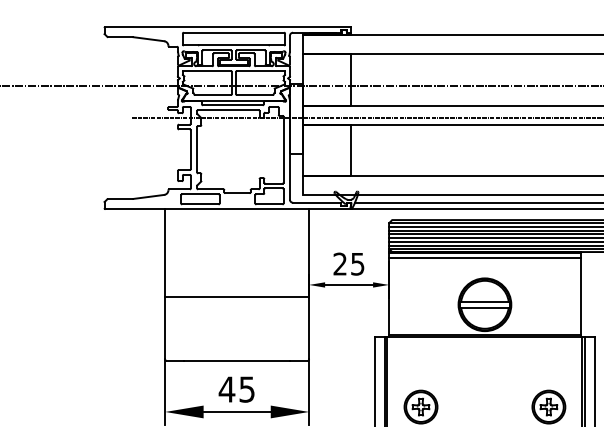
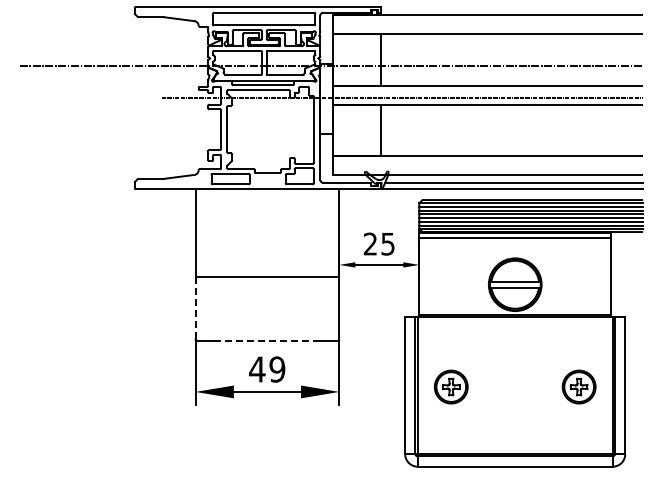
line: (165, 327) -> (195, 307), solid -> dashed
line: (237, 361) -> (267, 341), solid -> dashed
text: (247, 389) -> (277, 369), 45 -> 49

